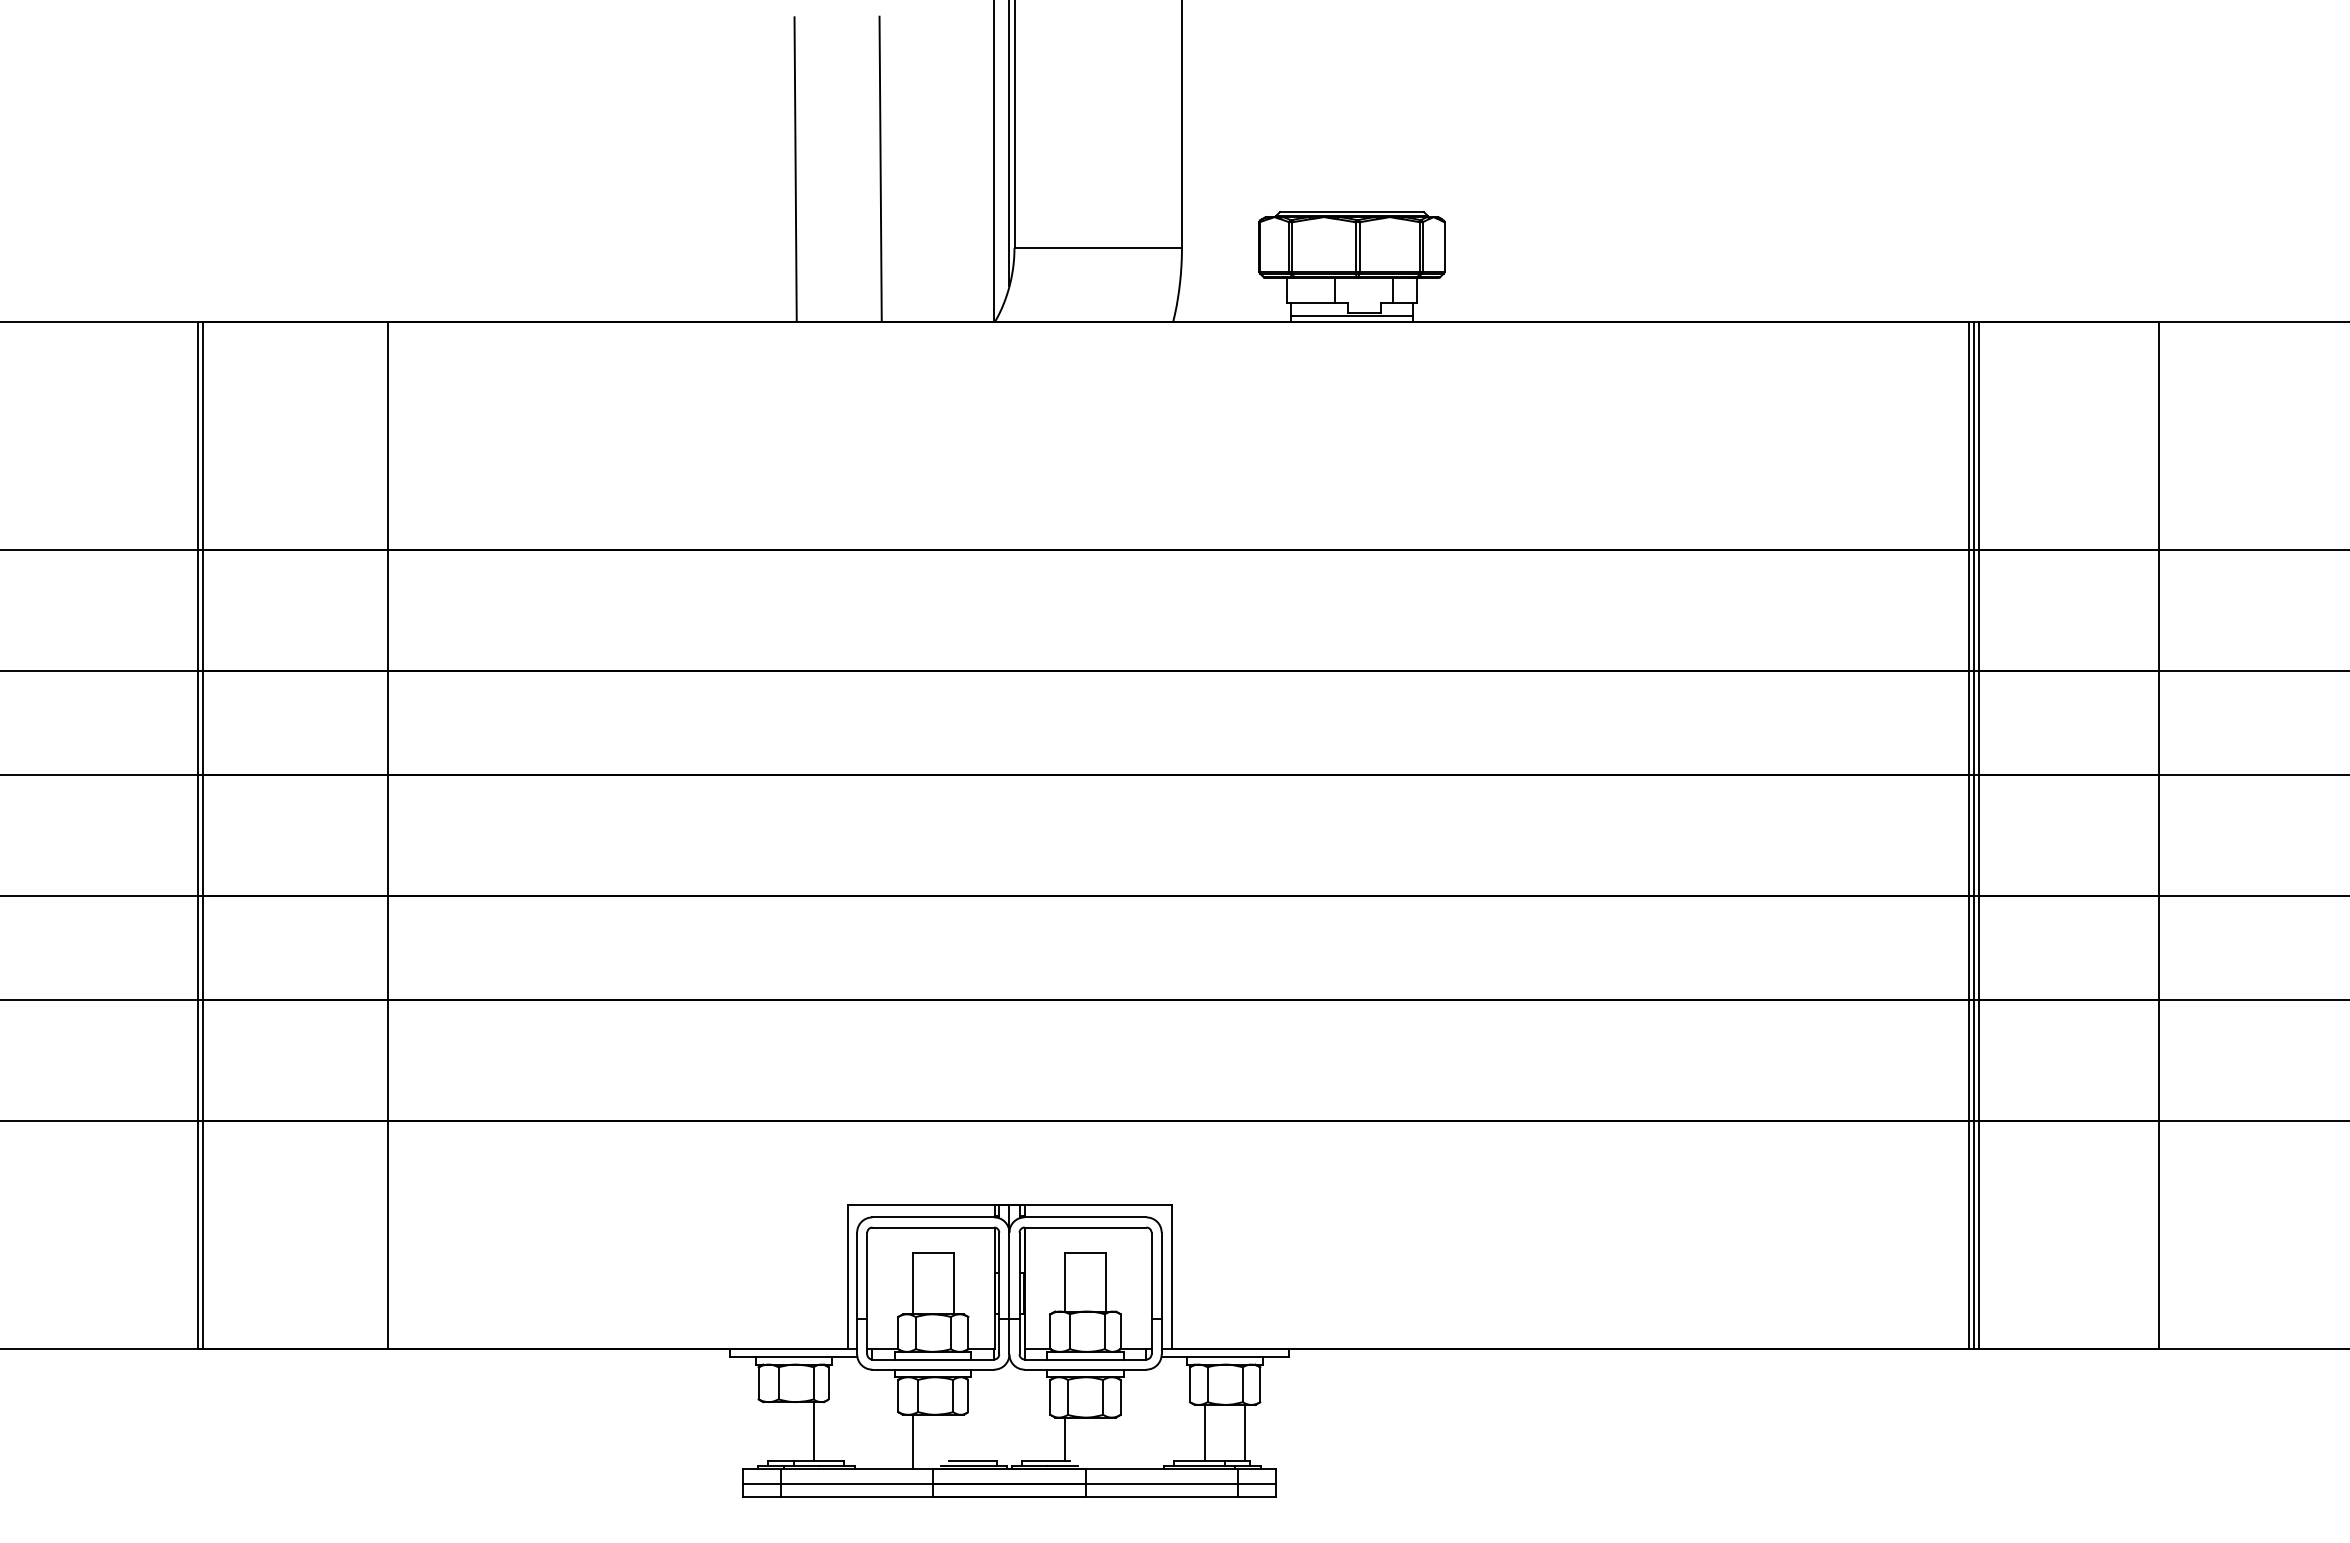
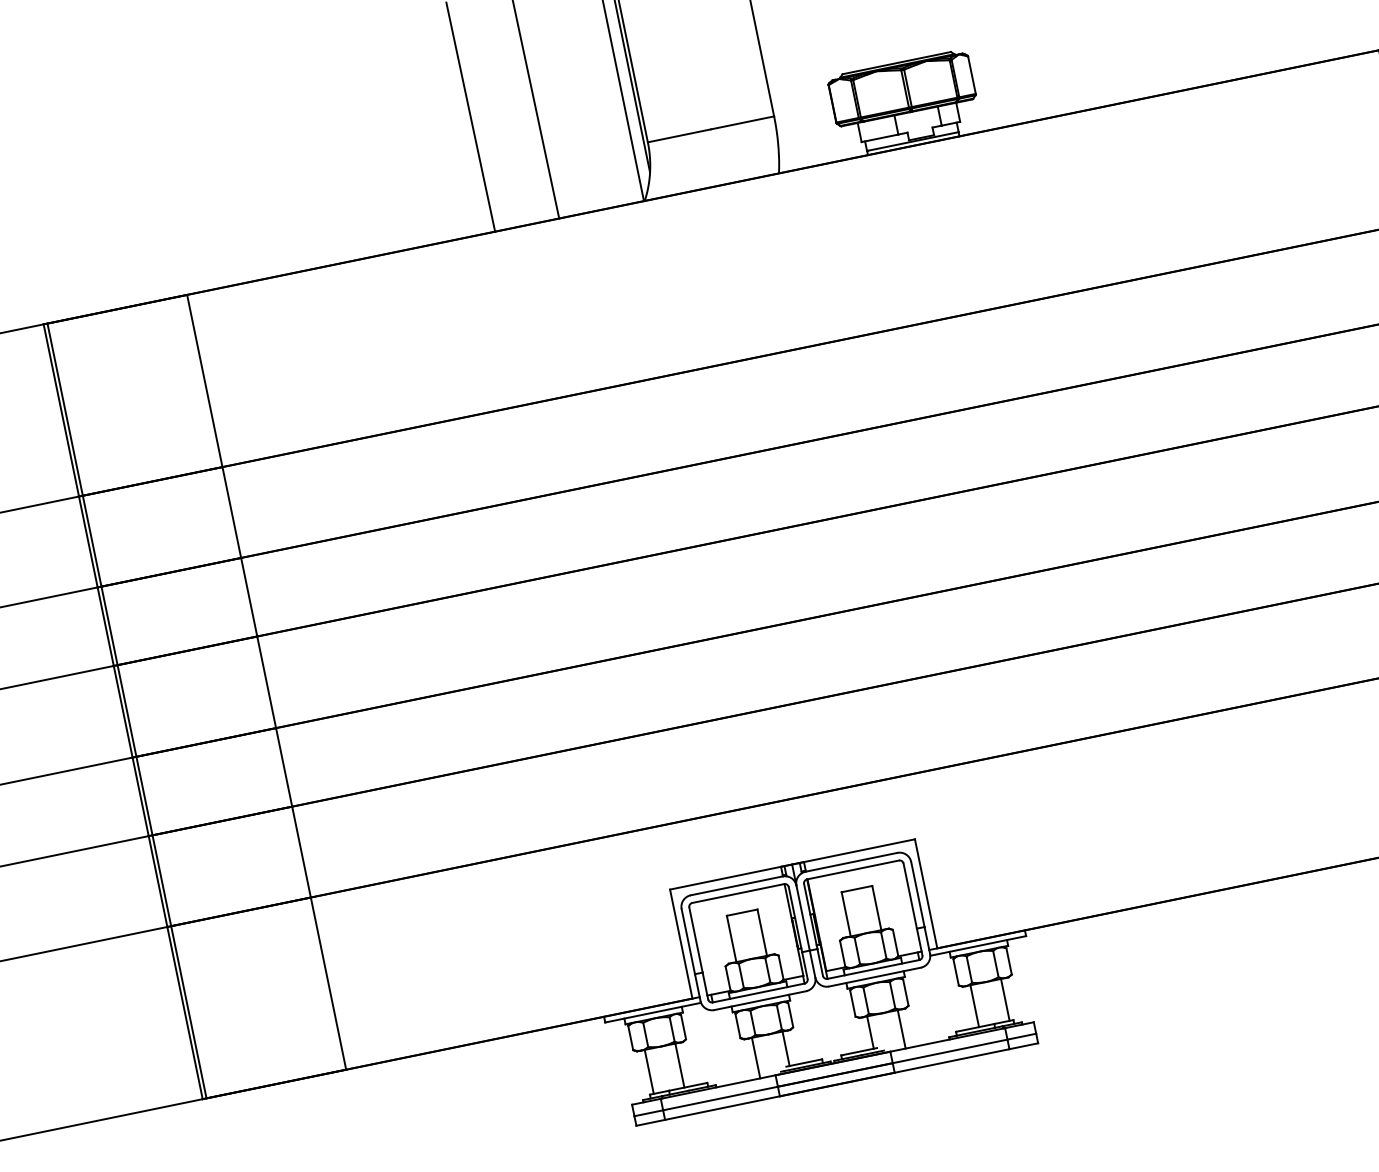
line: (773, 1431) -> (649, 1072), added
line: (953, 1437) -> (786, 1048), added
line: (1105, 1442) -> (901, 1028), added

